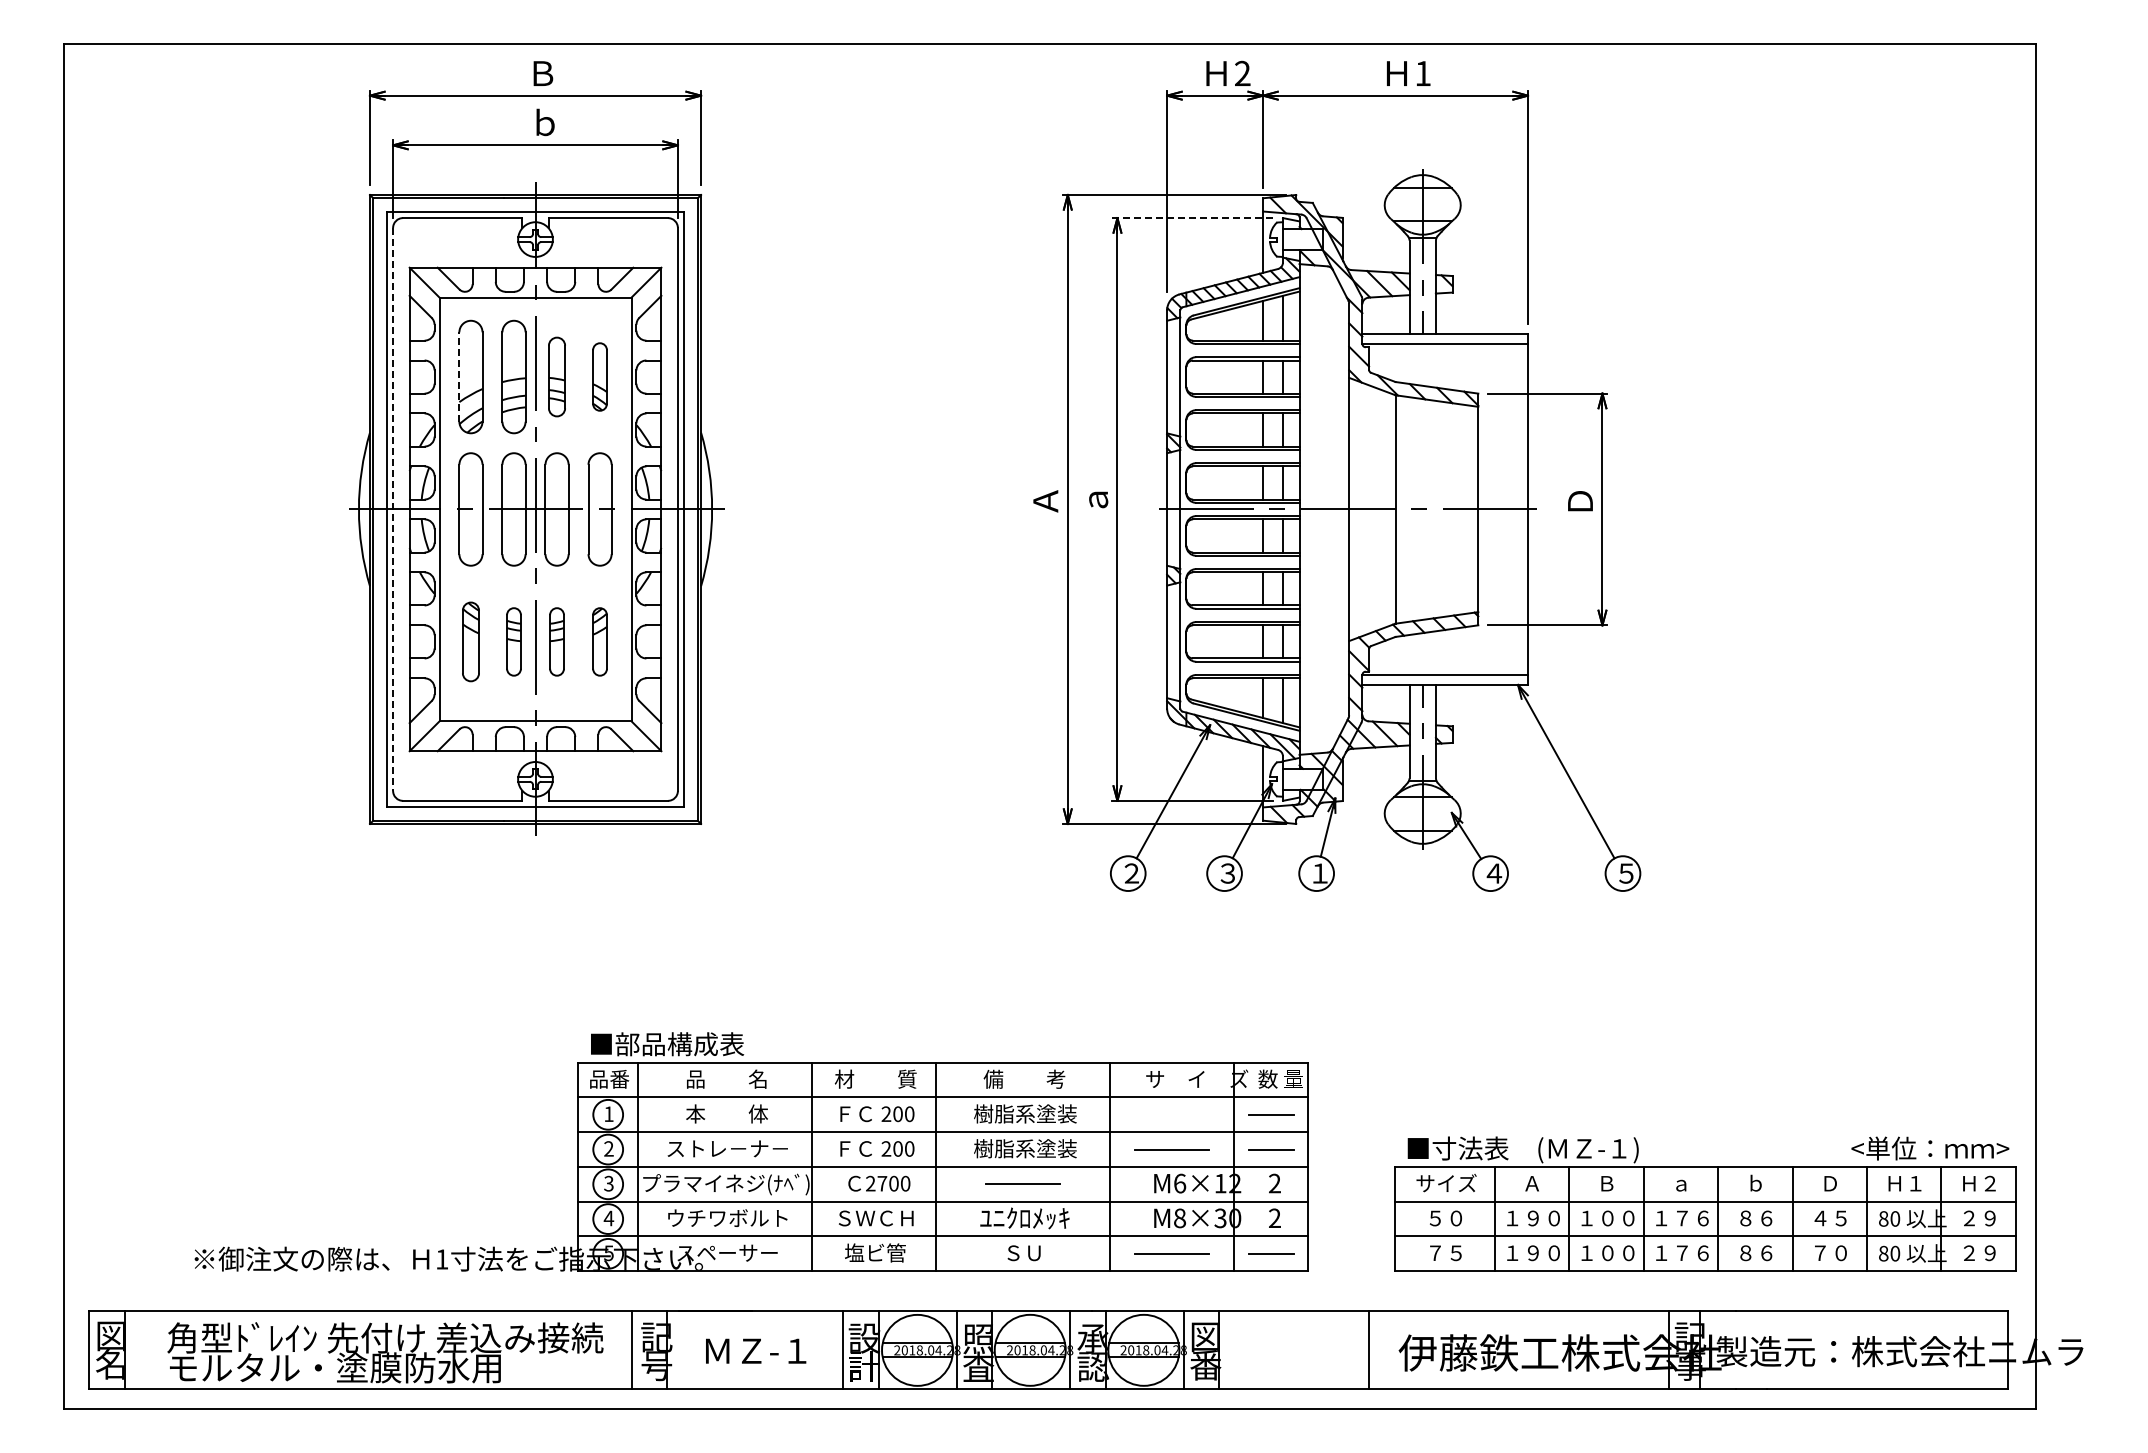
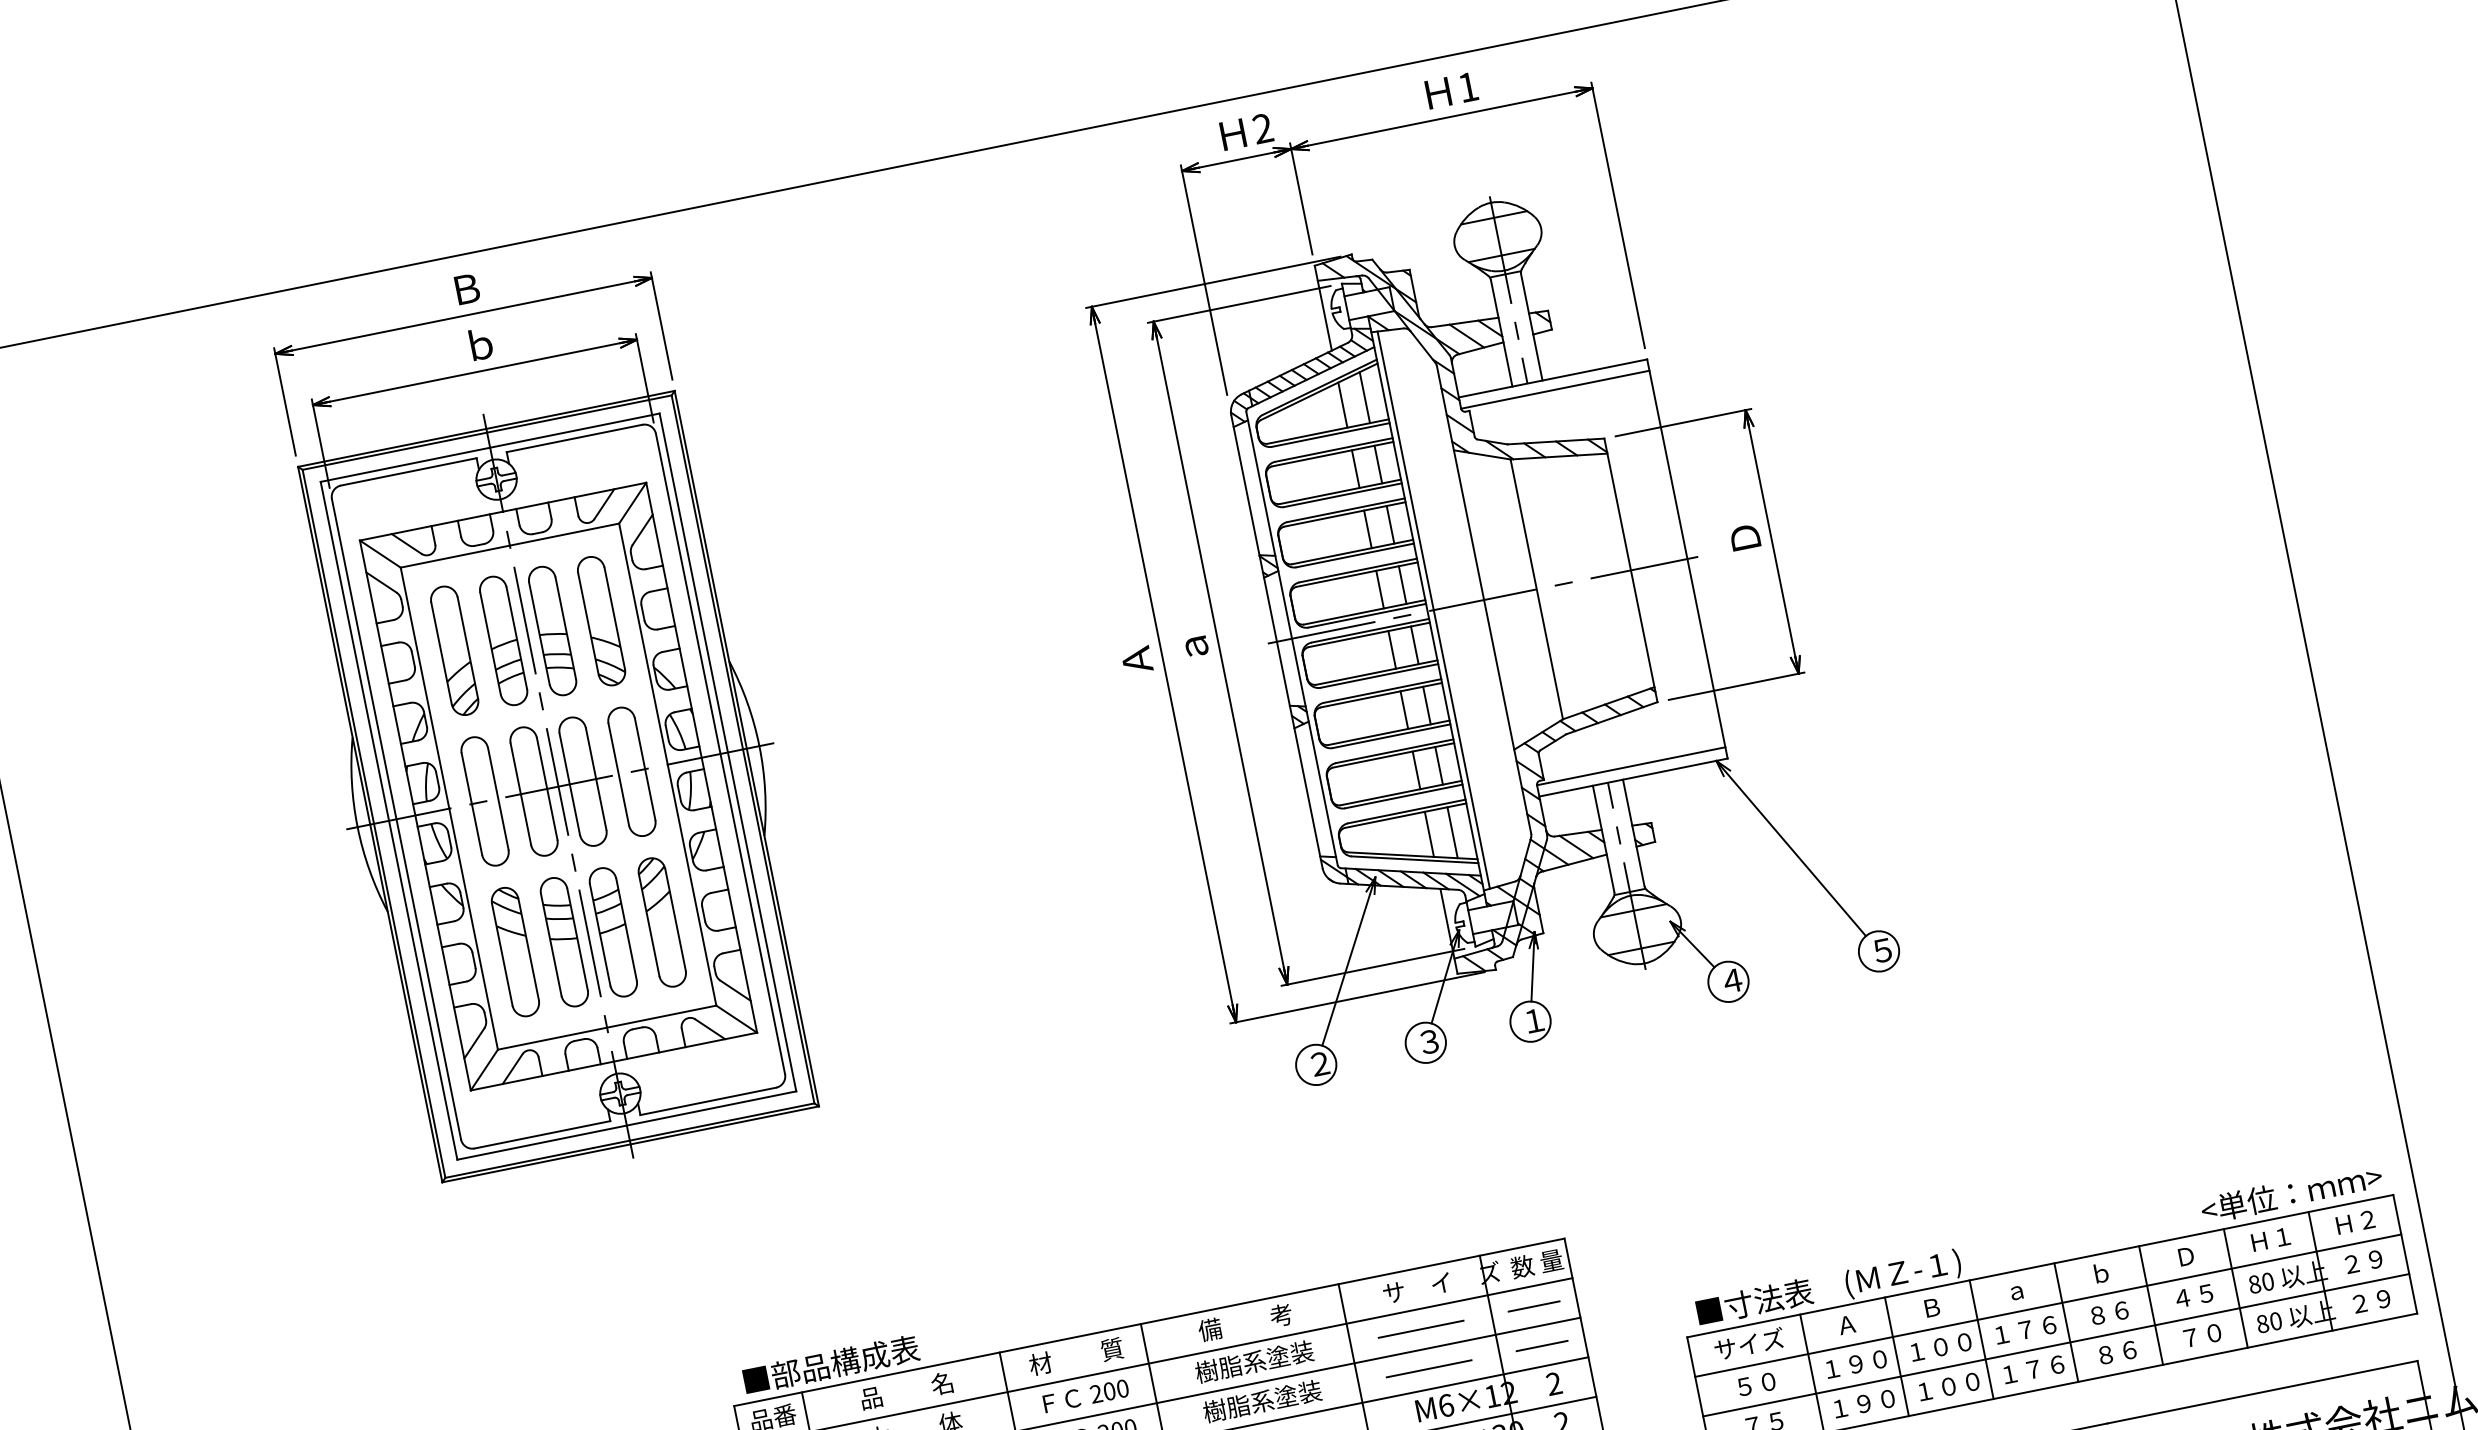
line: (1193, 218) -> (1240, 304), dashed -> solid
part: (556, 376) -> (551, 630), size x1.43
part: (599, 376) -> (600, 620), size x1.67
line: (459, 377) -> (441, 653), dashed -> solid
line: (393, 509) -> (396, 819), dashed -> solid
line: (1304, 509) -> (1433, 610), added
part: (470, 641) -> (514, 951), size x1.43
part: (513, 641) -> (563, 941), size x1.67
part: (556, 641) -> (612, 932), size x1.67
part: (599, 641) -> (661, 922), size x1.67
line: (1171, 1114) -> (1420, 1328), added

